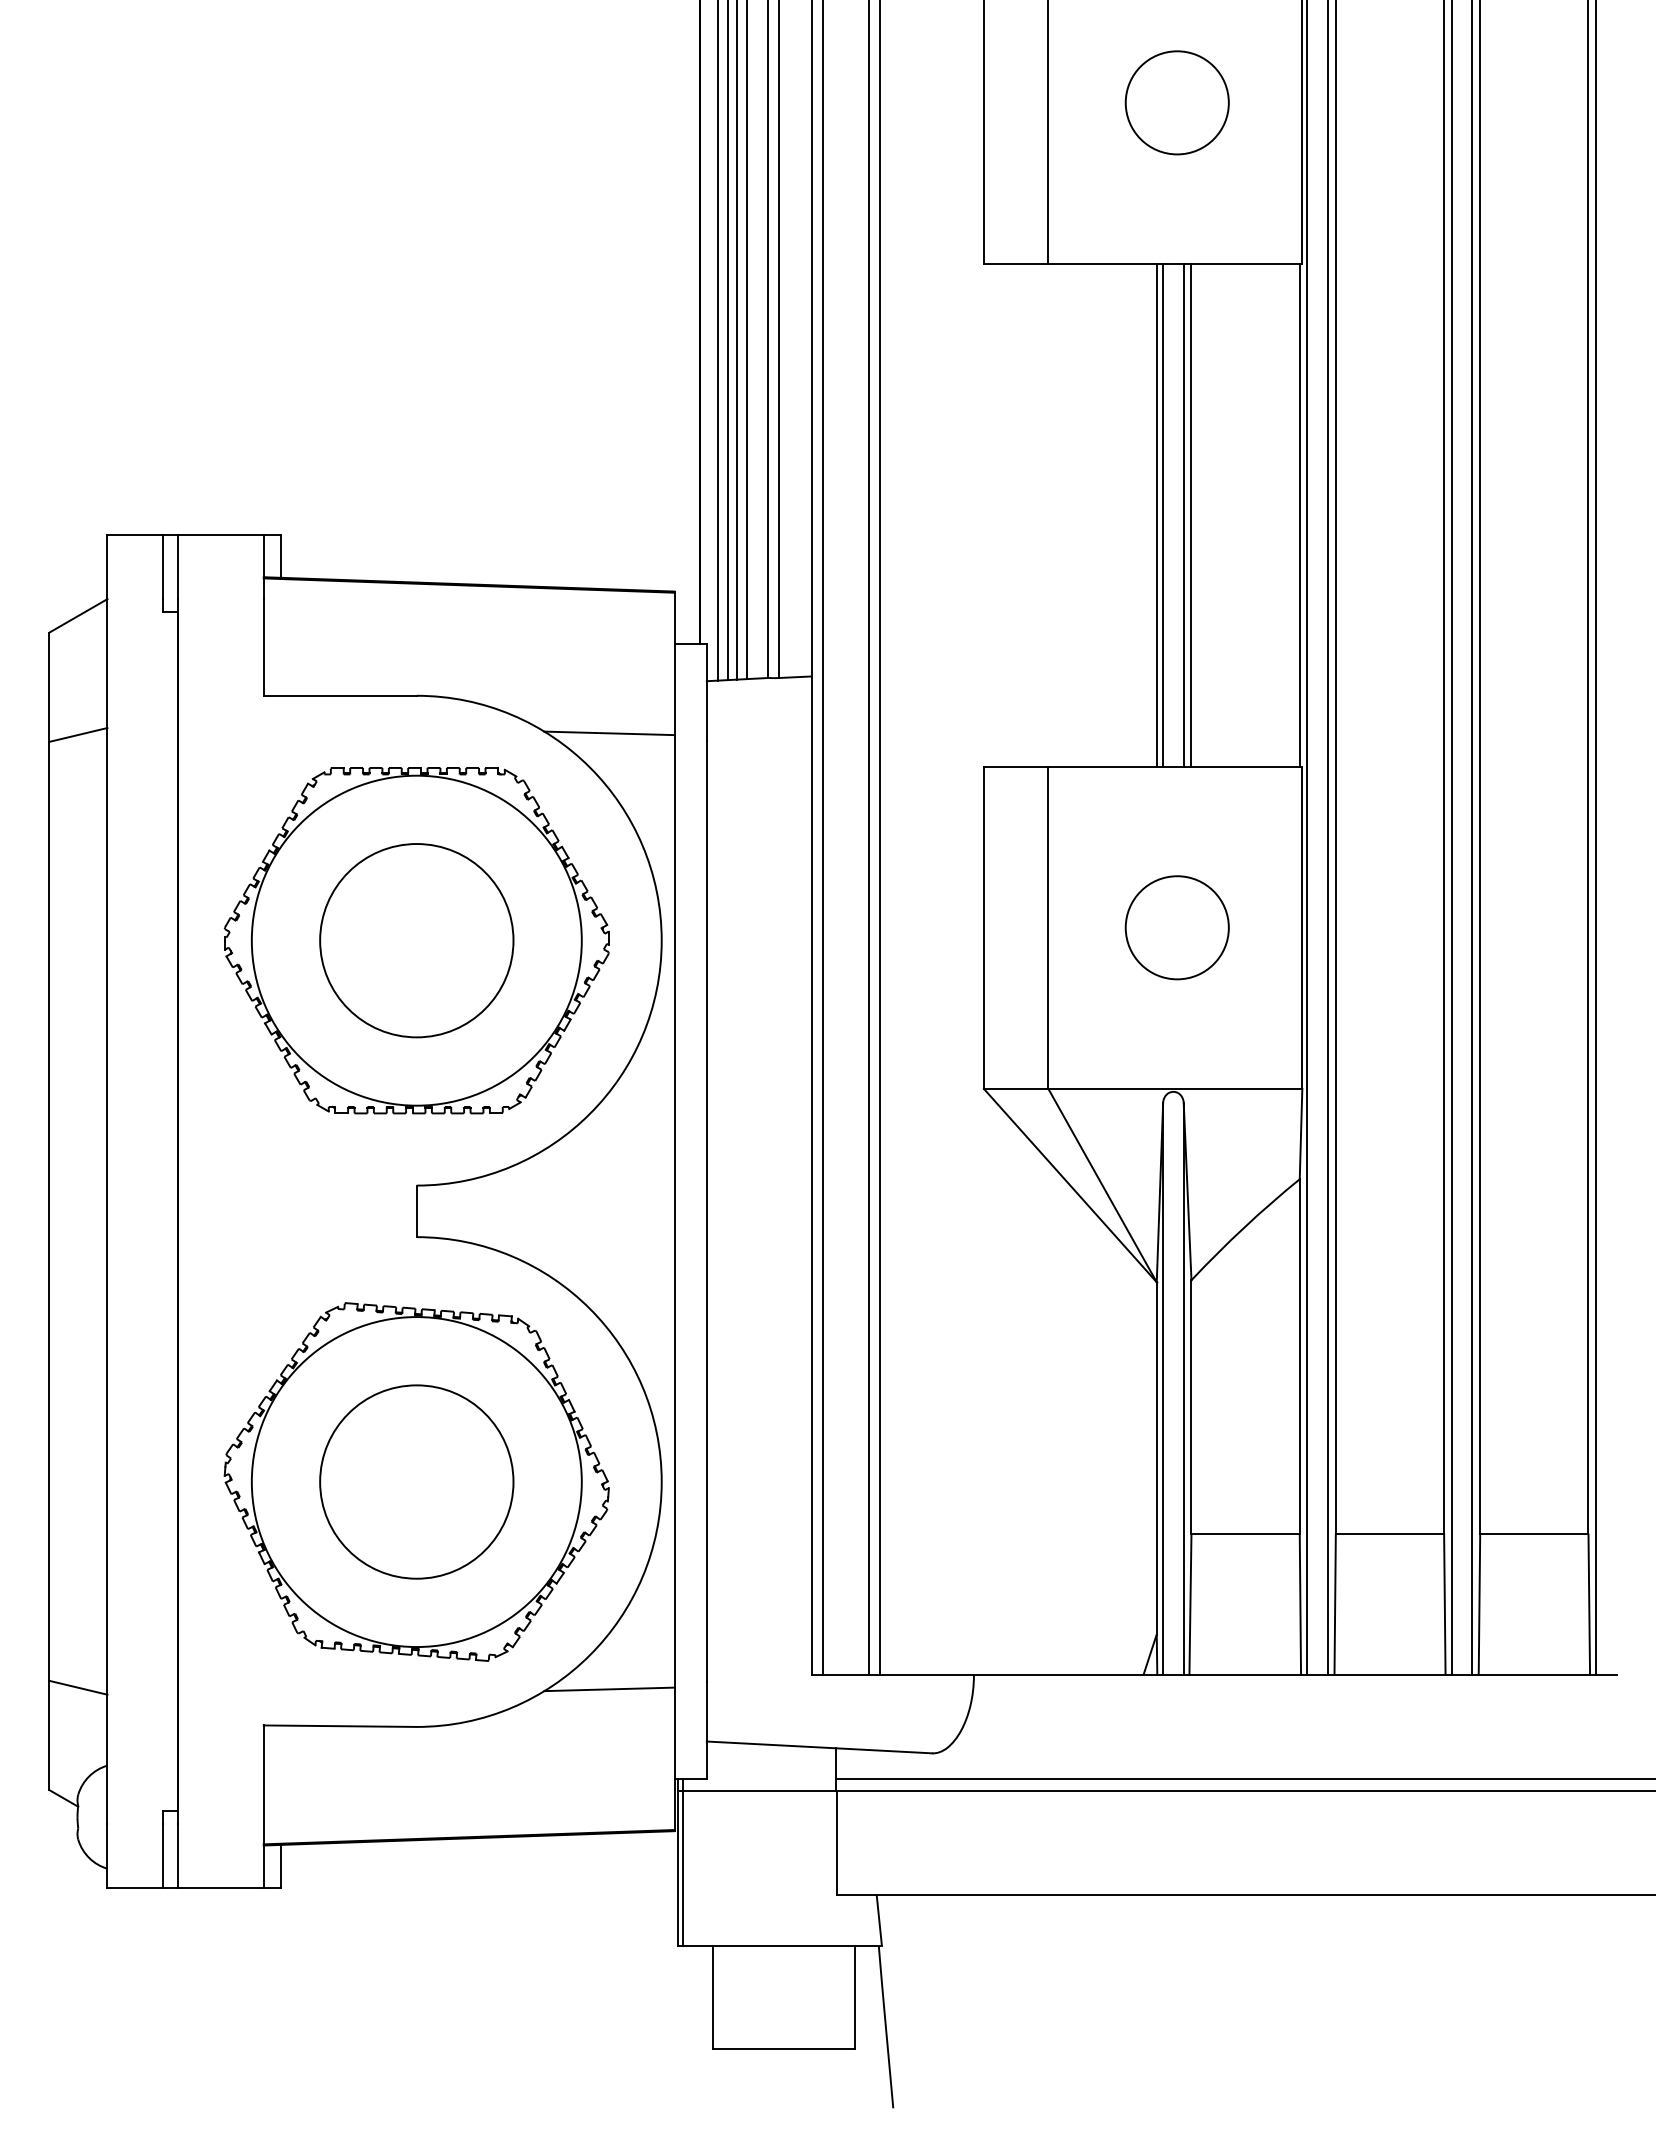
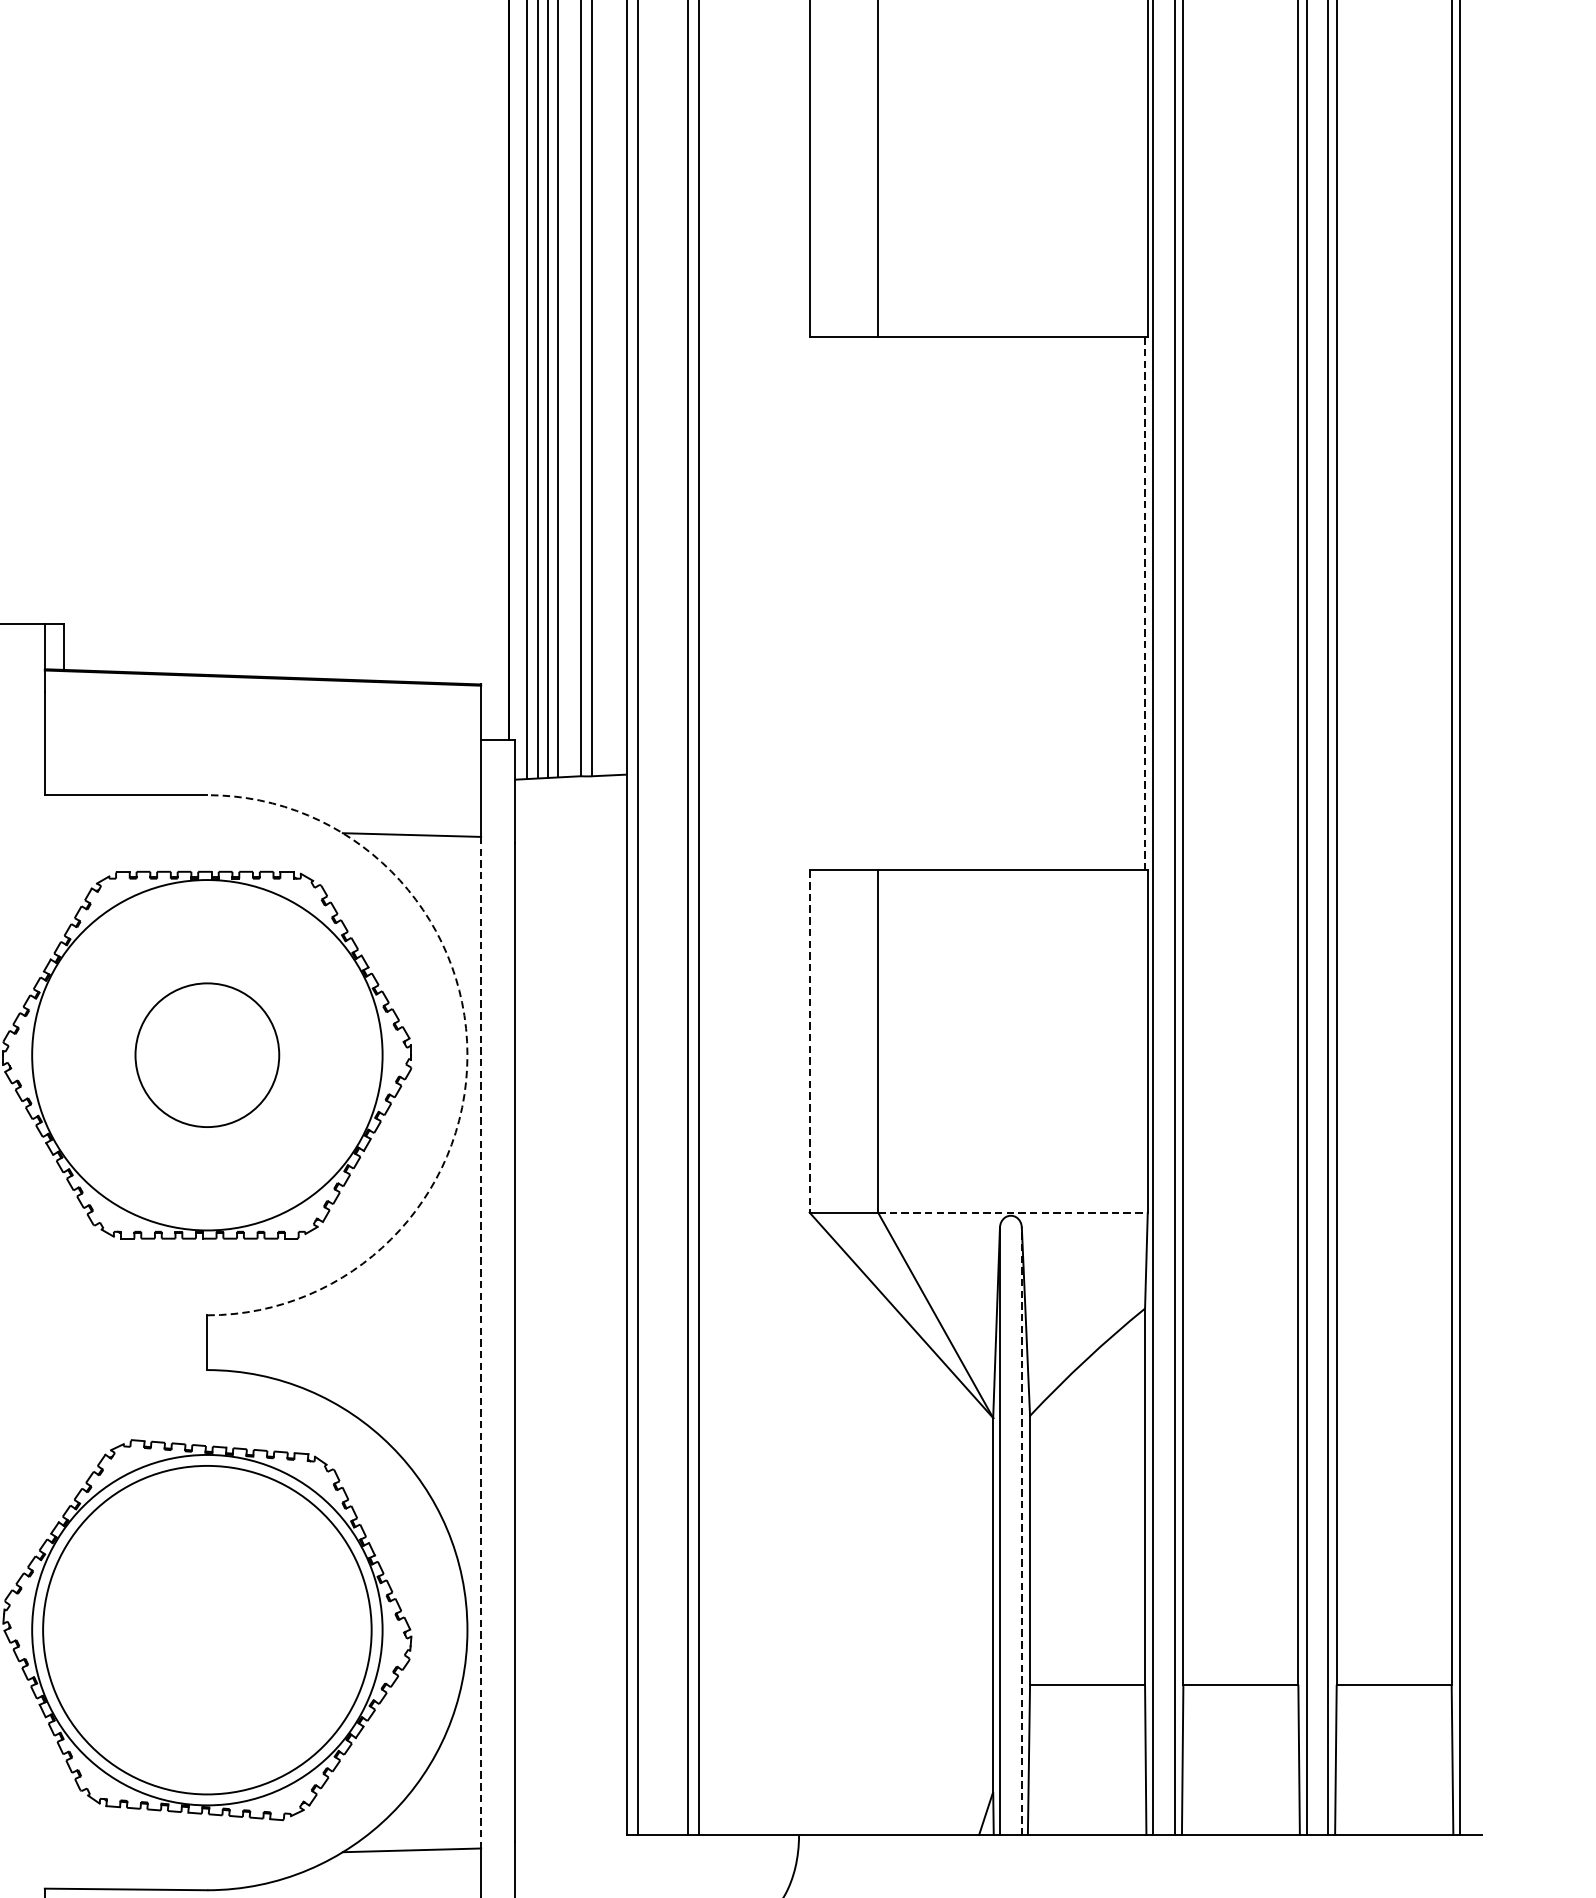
circle: (1176, 102) -> (1014, 165), removed
line: (1156, 514) -> (992, 602), removed
line: (1163, 514) -> (1000, 602), removed
line: (1183, 514) -> (1021, 602), removed
line: (1191, 514) -> (1030, 602), removed
line: (1299, 514) -> (1144, 602), solid -> dashed
circle: (1176, 927) -> (1014, 1041), removed
line: (983, 928) -> (809, 1042), solid -> dashed
circle: (416, 940) -> (207, 1055), size x0.7
arc: (661, 940) -> (467, 1055), solid -> dashed
line: (1175, 1088) -> (1013, 1212), solid -> dashed
line: (674, 1211) -> (481, 1342), solid -> dashed
line: (1183, 1388) -> (1021, 1530), solid -> dashed
circle: (416, 1481) -> (207, 1629), size x1.6

